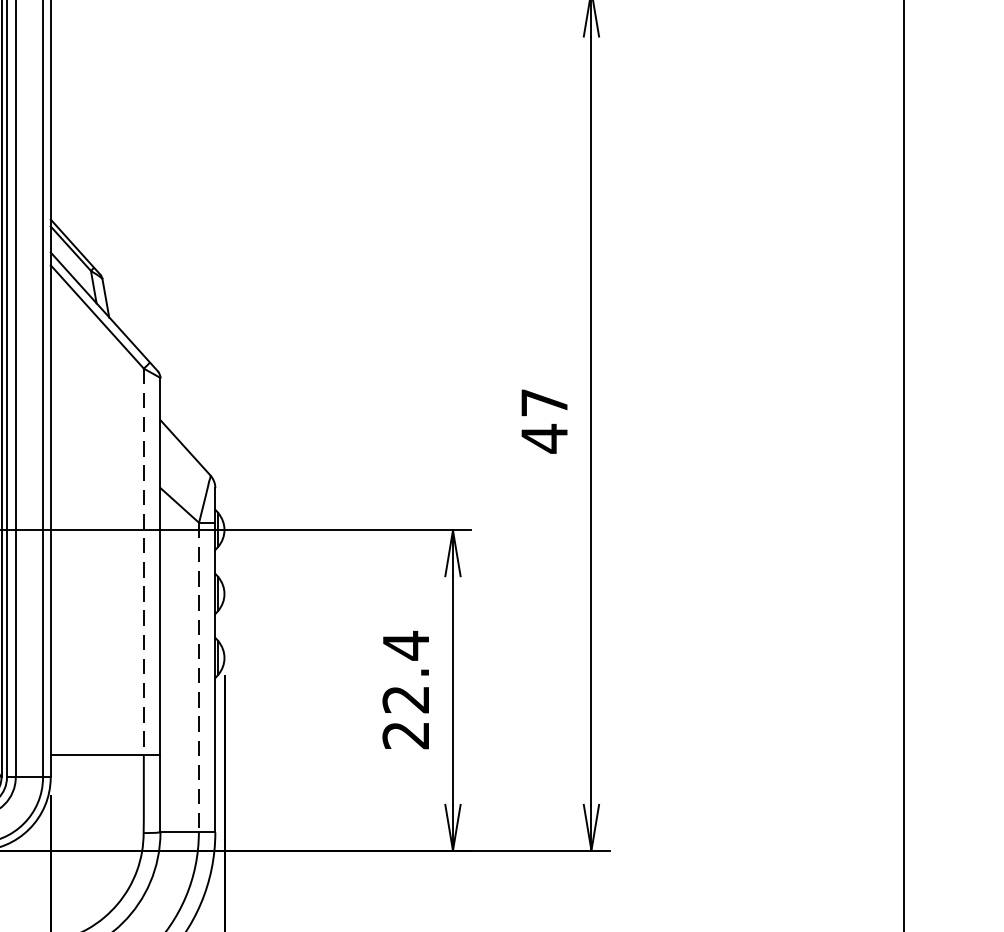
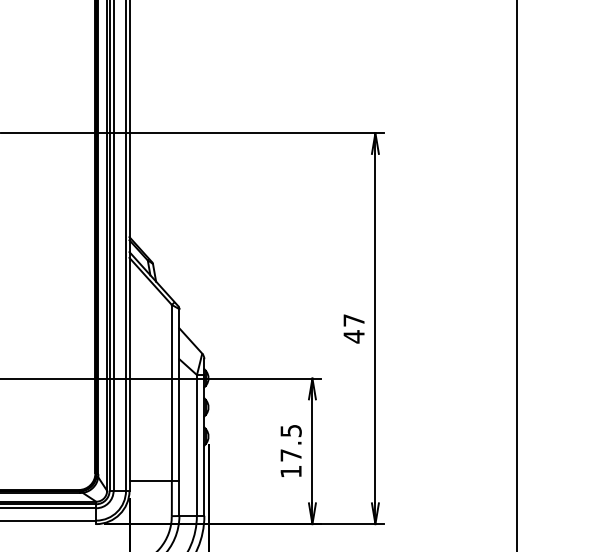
line: (143, 561) -> (171, 392), dashed -> solid
line: (198, 677) -> (196, 445), dashed -> solid
text: (404, 688) -> (290, 450), 22.4 -> 17.5

